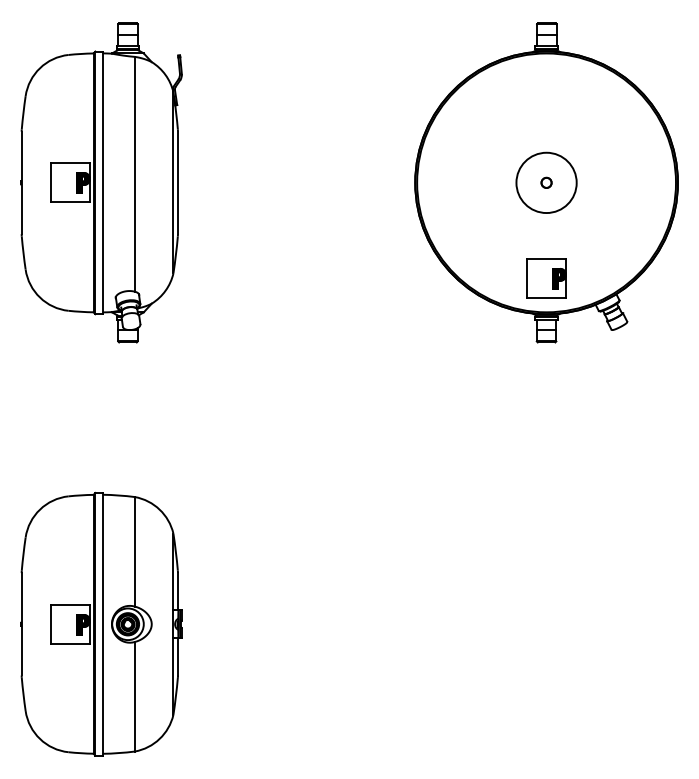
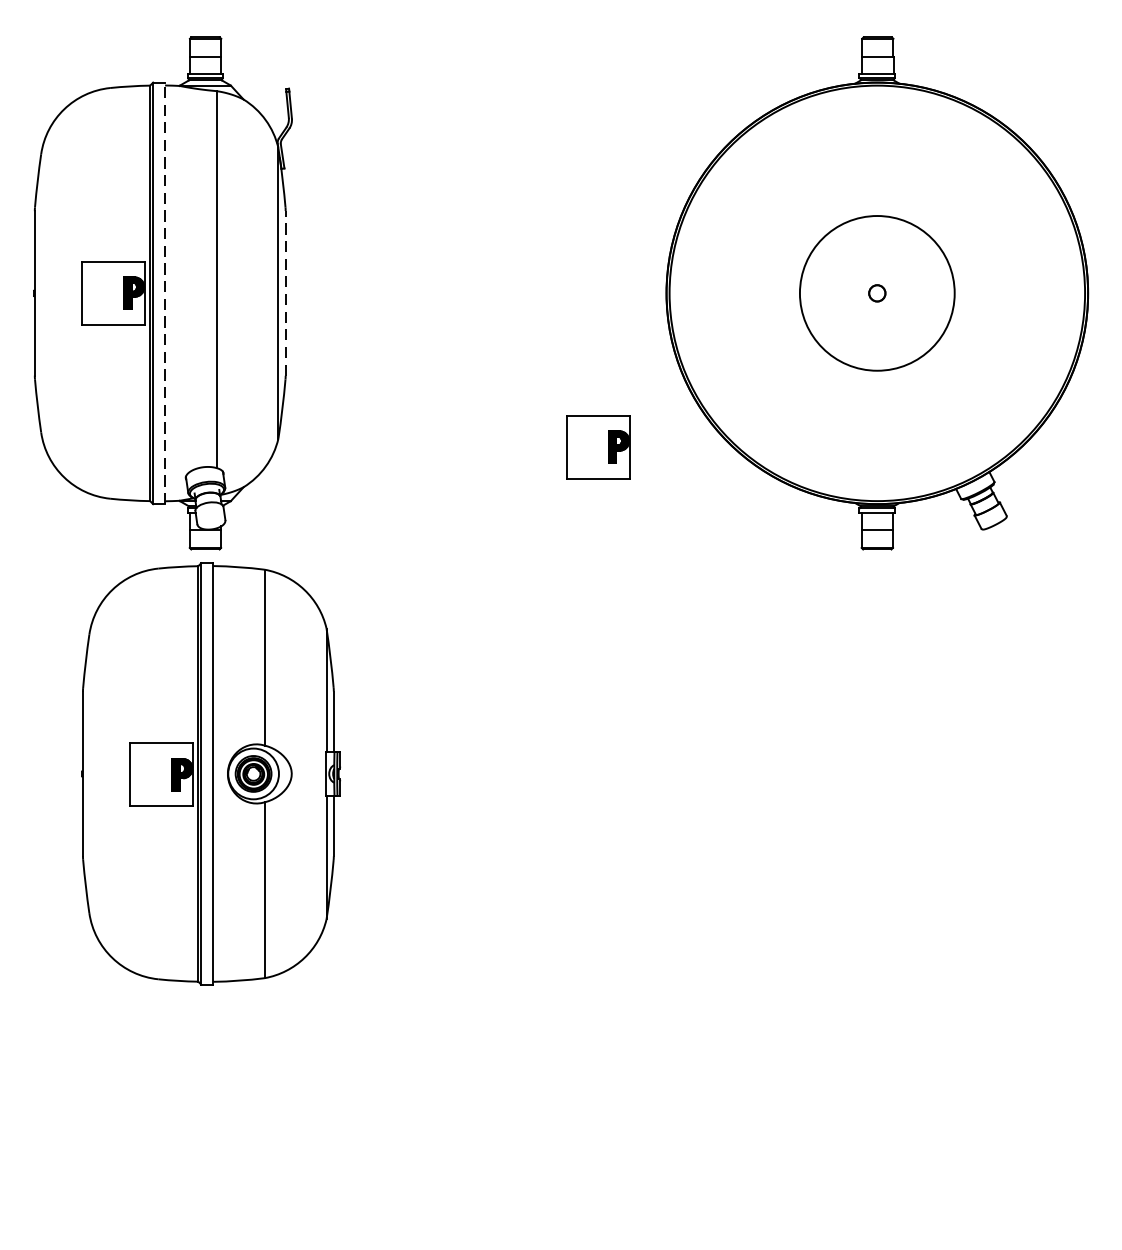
line: (102, 182) -> (164, 292), solid -> dashed
line: (177, 182) -> (284, 292), solid -> dashed
circle: (546, 182) -> (877, 292), size x1.6
part: (546, 278) -> (597, 446), moved
part: (101, 623) -> (211, 772), moved

